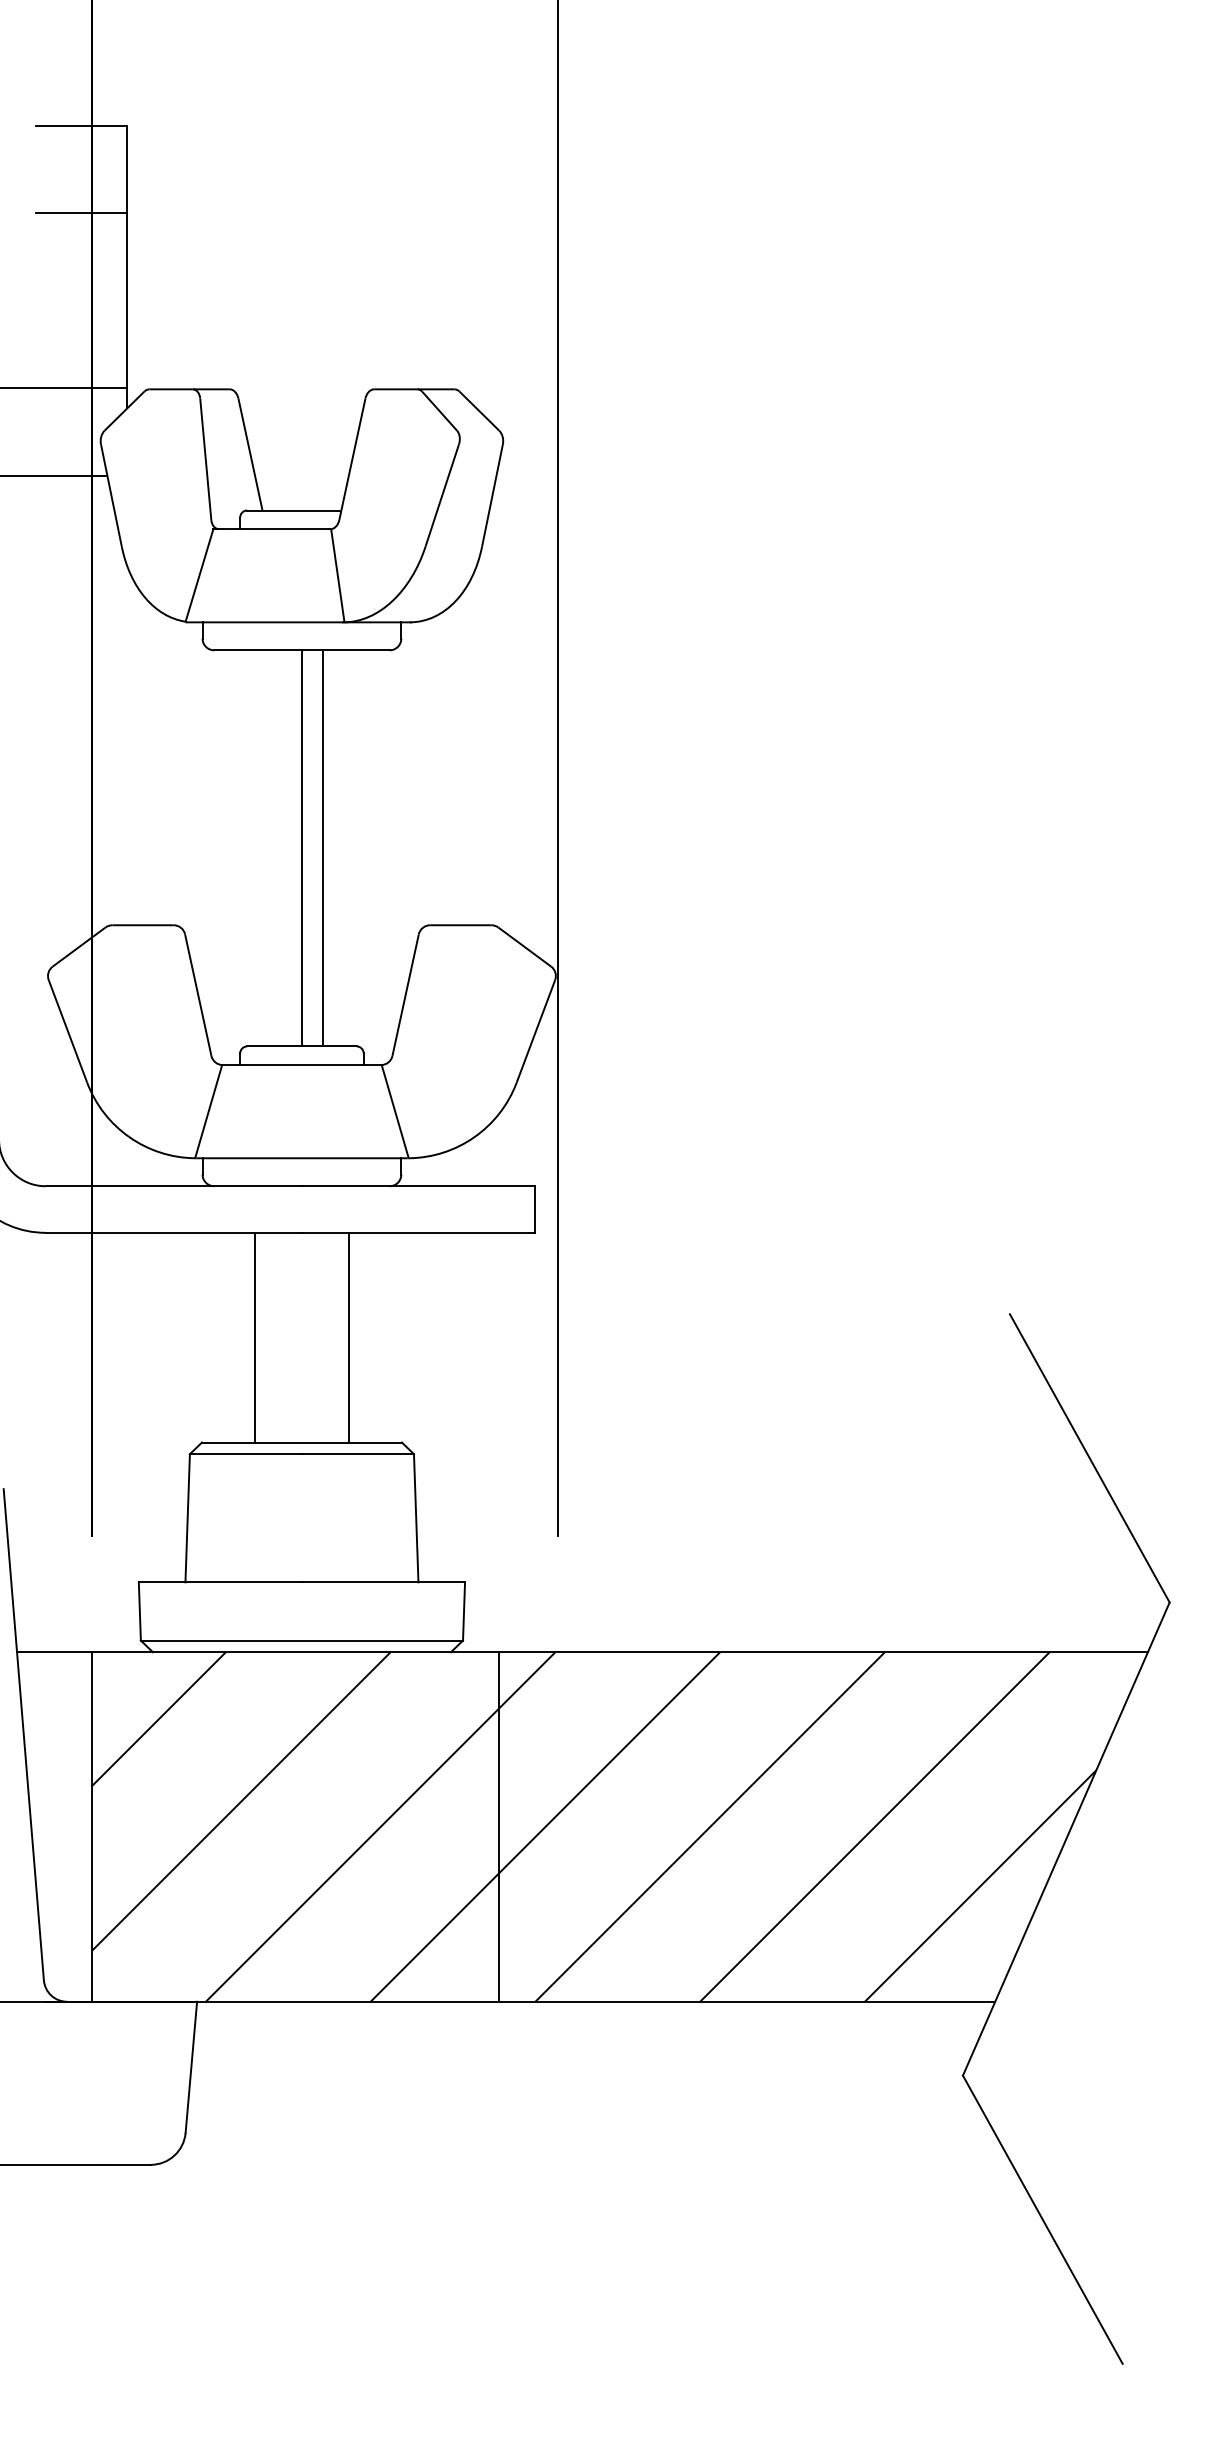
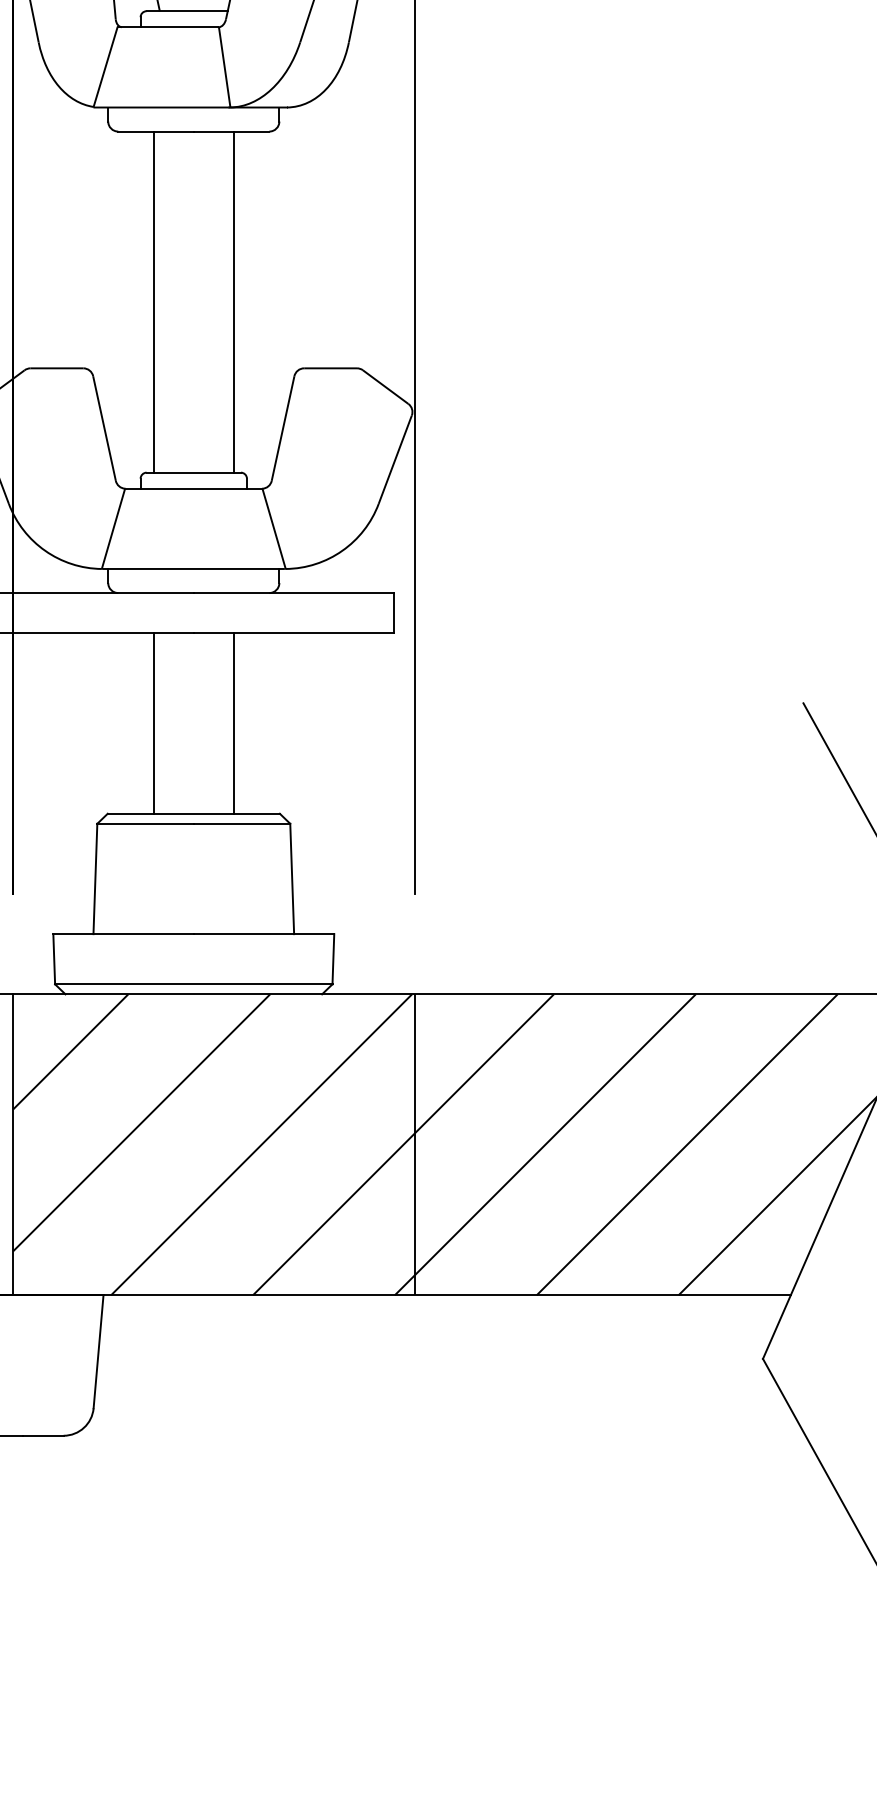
line: (301, 848) -> (233, 302), moved
line: (323, 848) -> (153, 302), moved
line: (499, 1826) -> (414, 1144), moved

